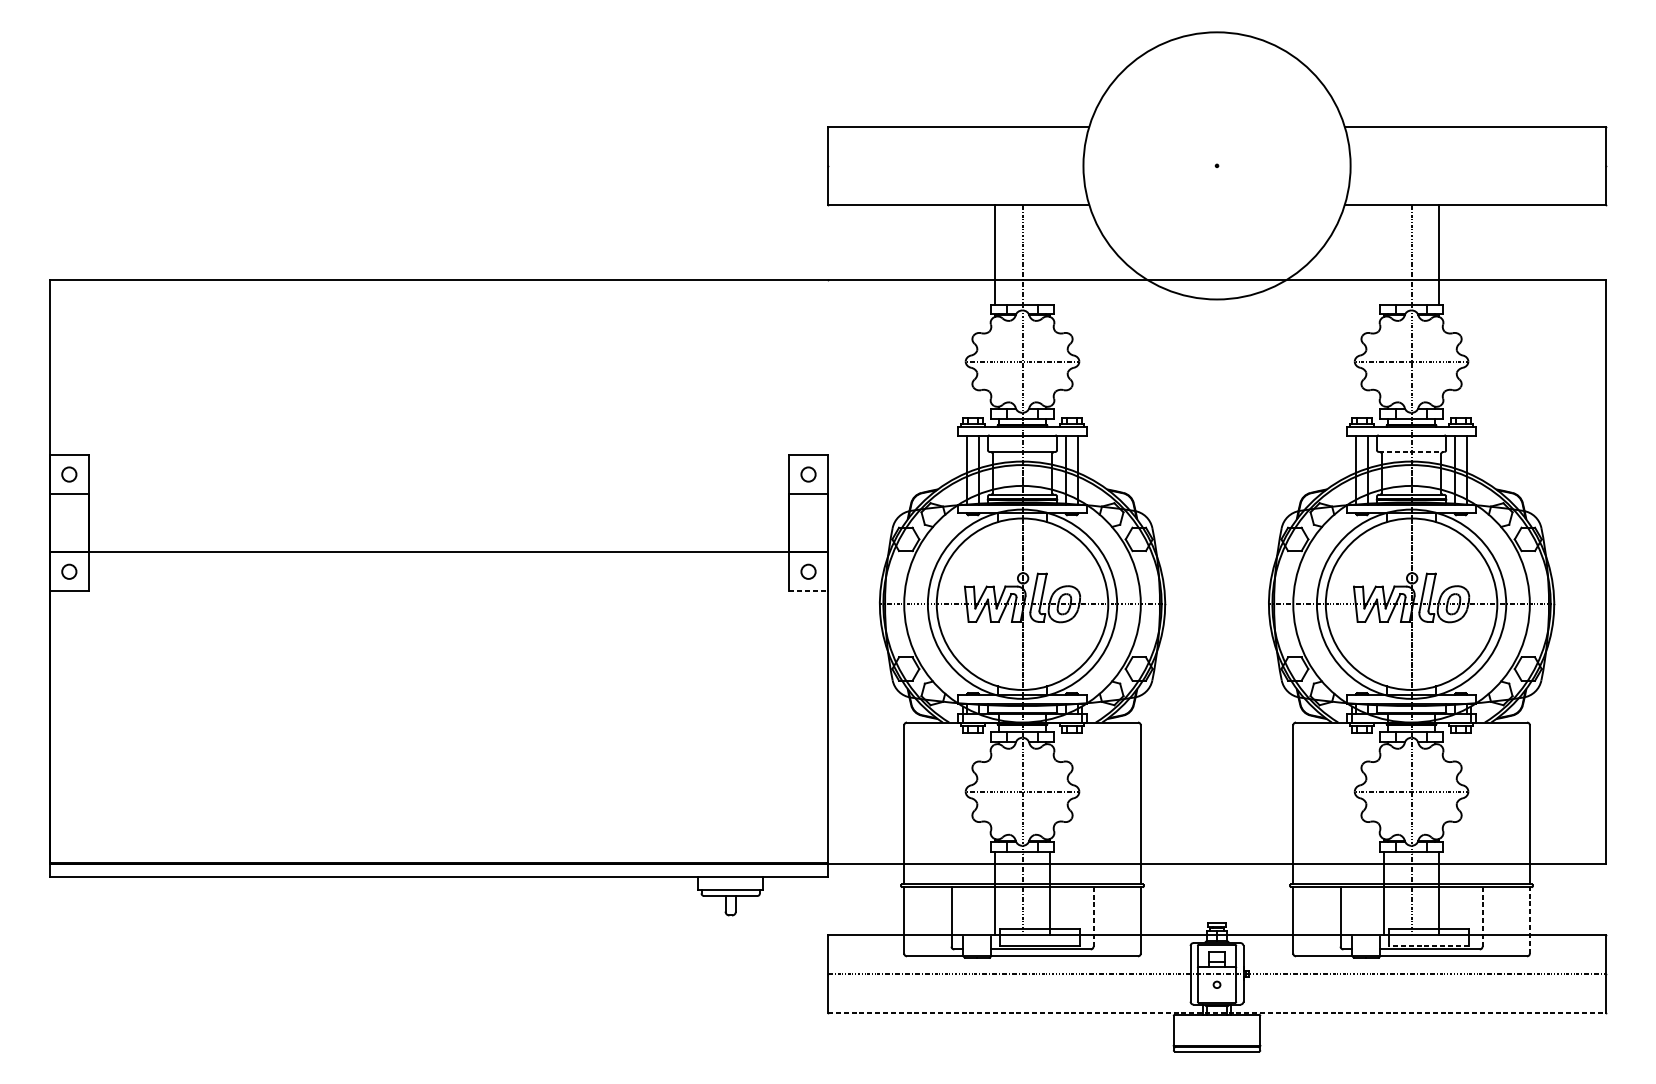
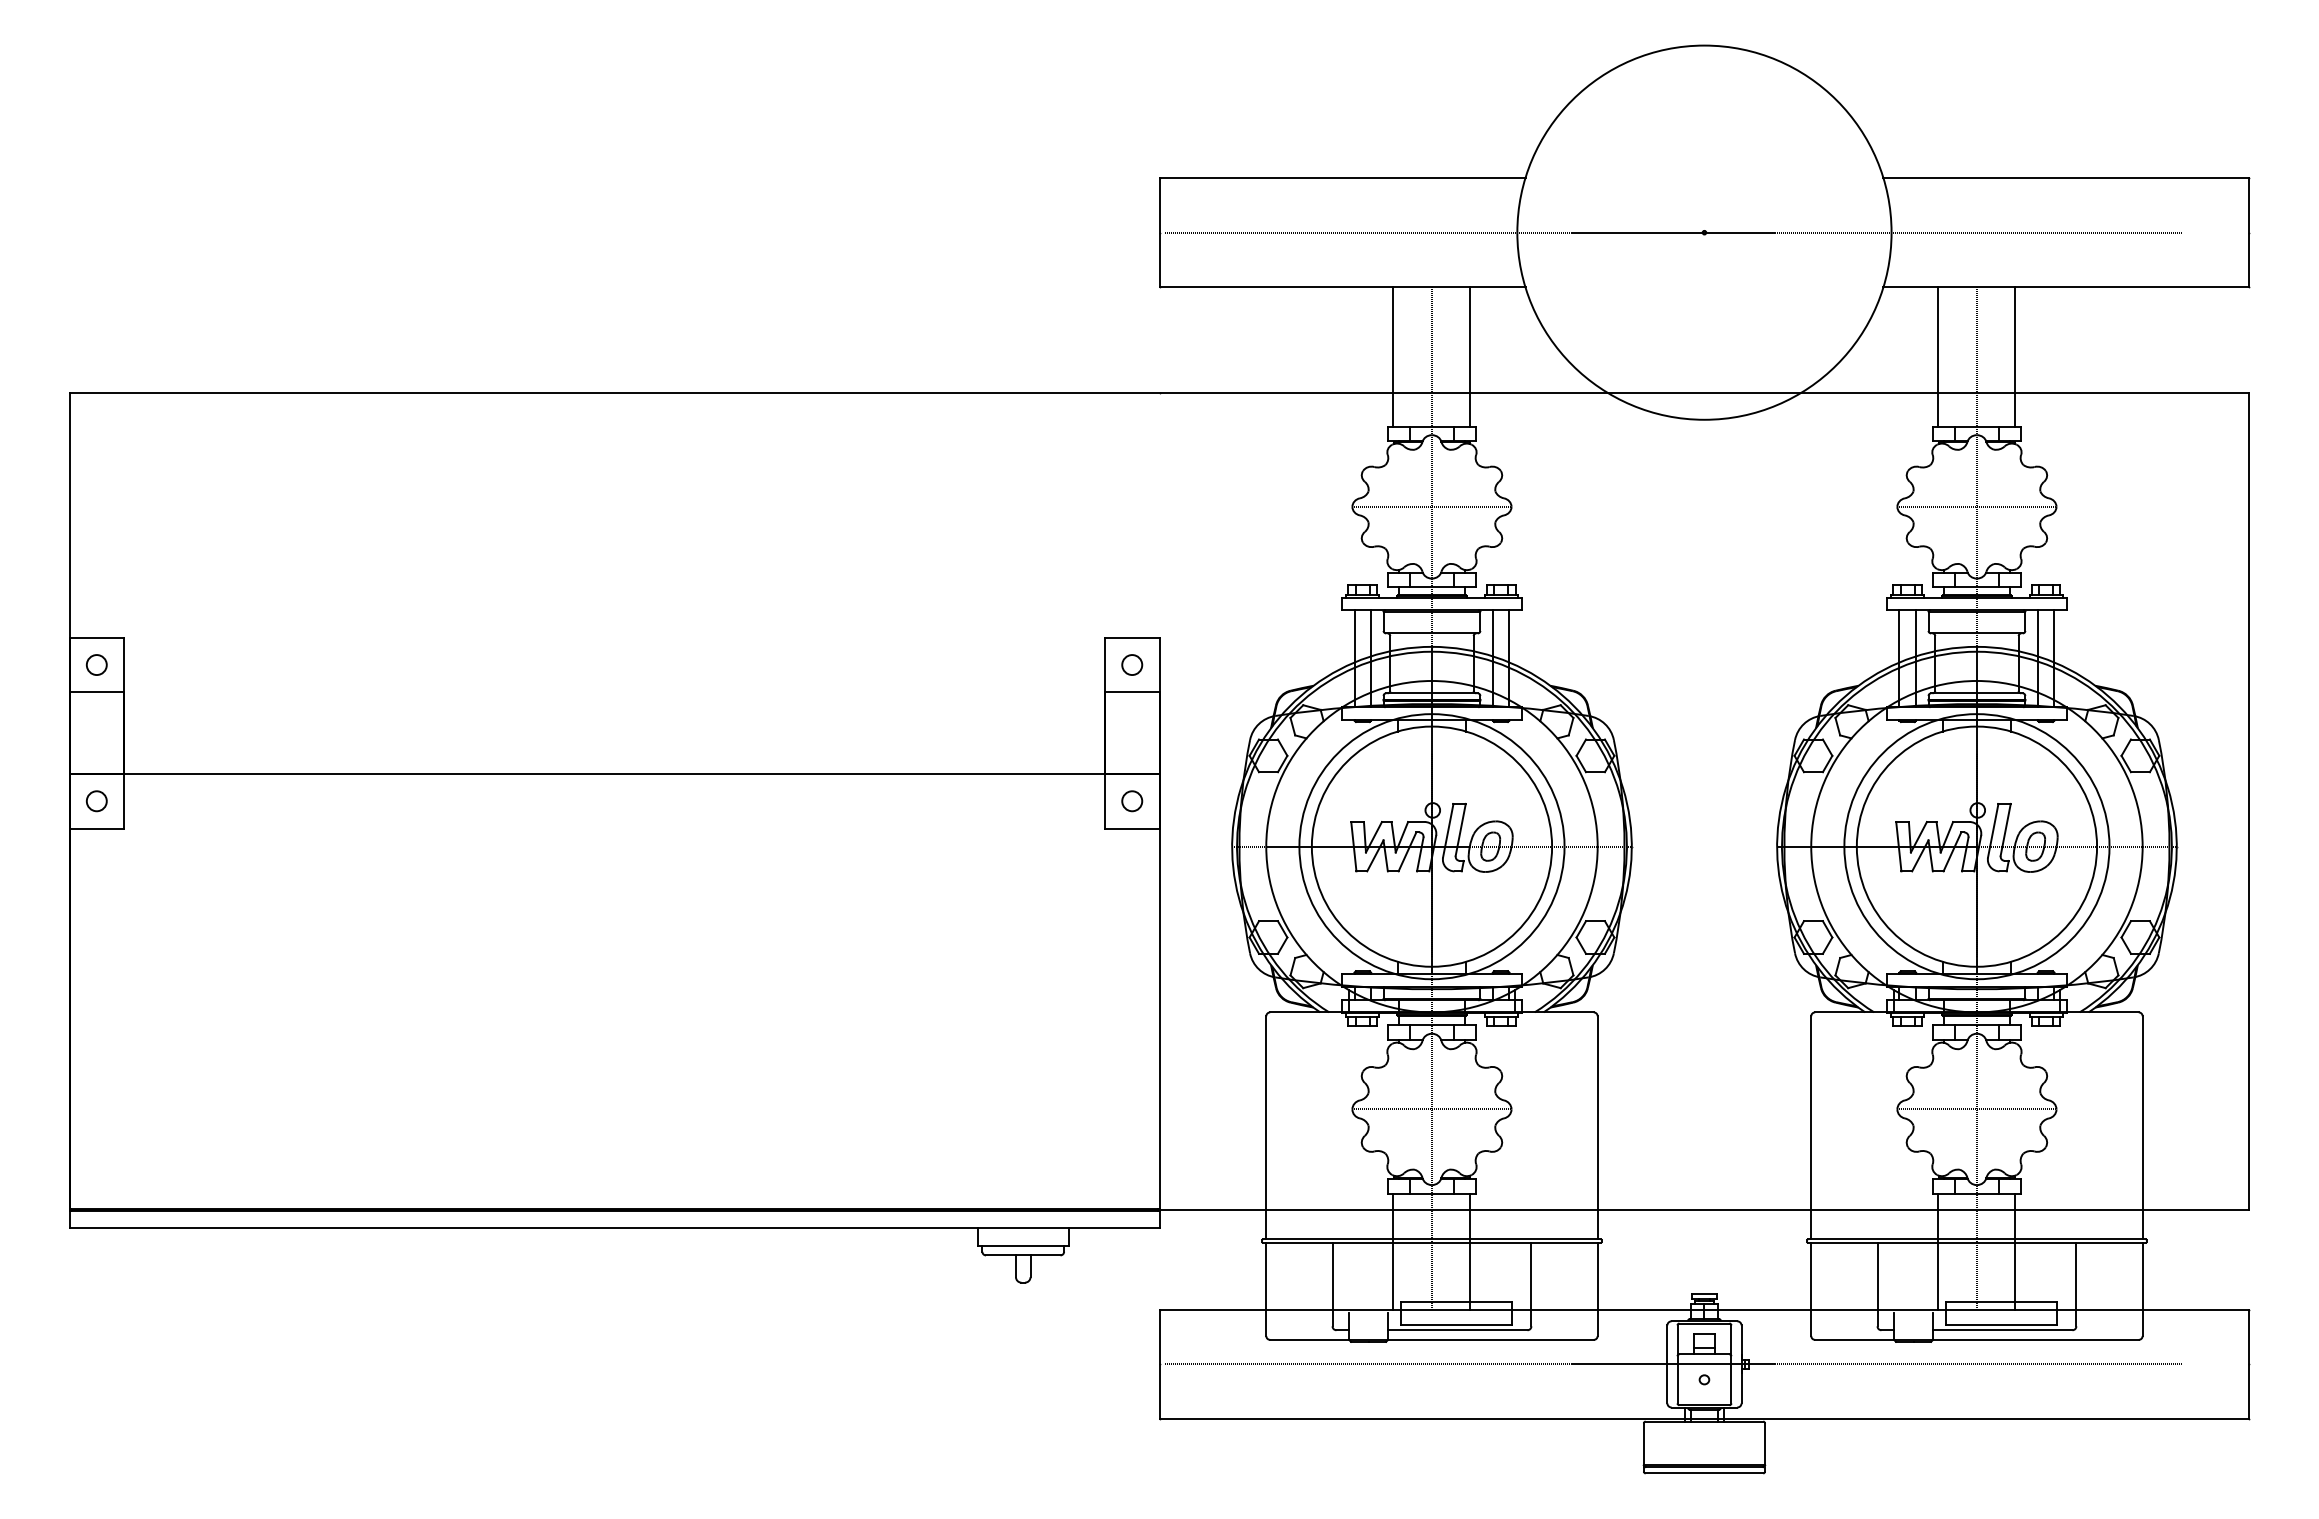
line: (1217, 165) -> (1704, 232), added
line: (1050, 255) -> (1470, 357), added
line: (1384, 255) -> (1938, 357), added
line: (1411, 452) -> (1976, 633), dashed -> solid
line: (808, 591) -> (1132, 828), dashed -> solid
line: (1093, 916) -> (1531, 1284), dashed -> solid
line: (1482, 916) -> (2076, 1284), dashed -> solid
line: (1529, 920) -> (2142, 1289), dashed -> solid
line: (1429, 945) -> (2001, 1324), dashed -> solid
line: (1217, 1013) -> (1704, 1419), dashed -> solid

